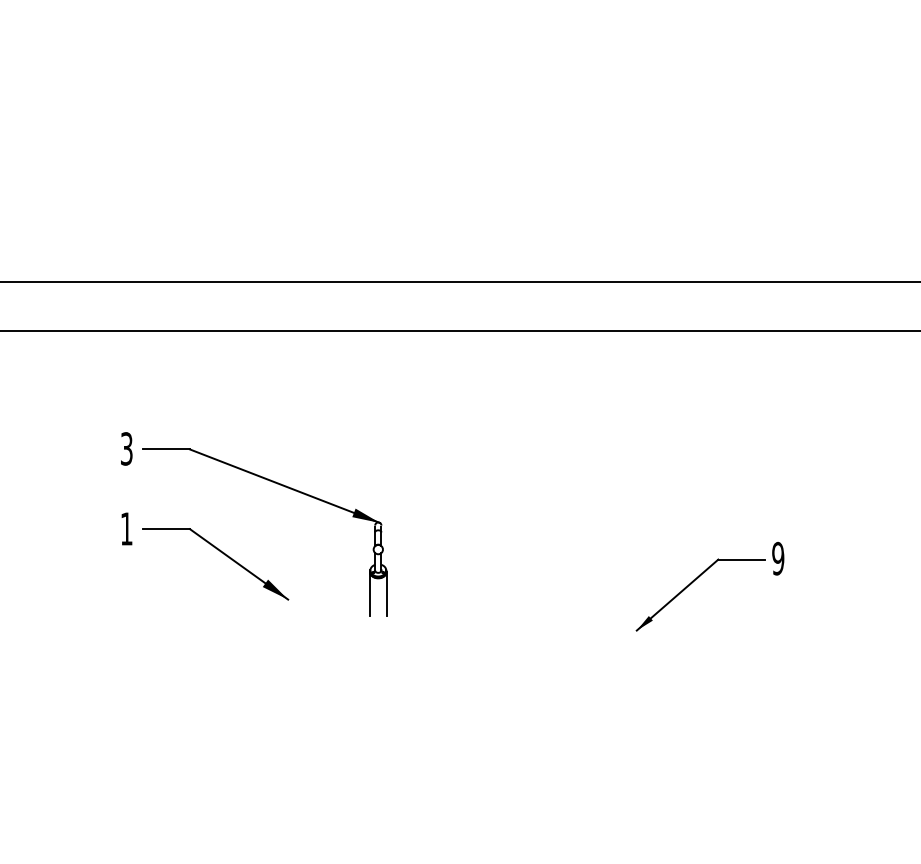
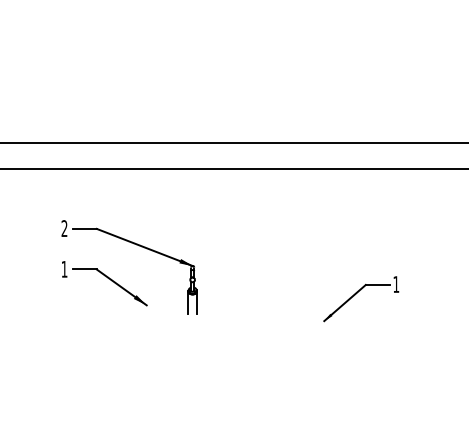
text: (126, 448) -> (64, 228), 3 -> 2
text: (778, 558) -> (396, 284), 9 -> 1

